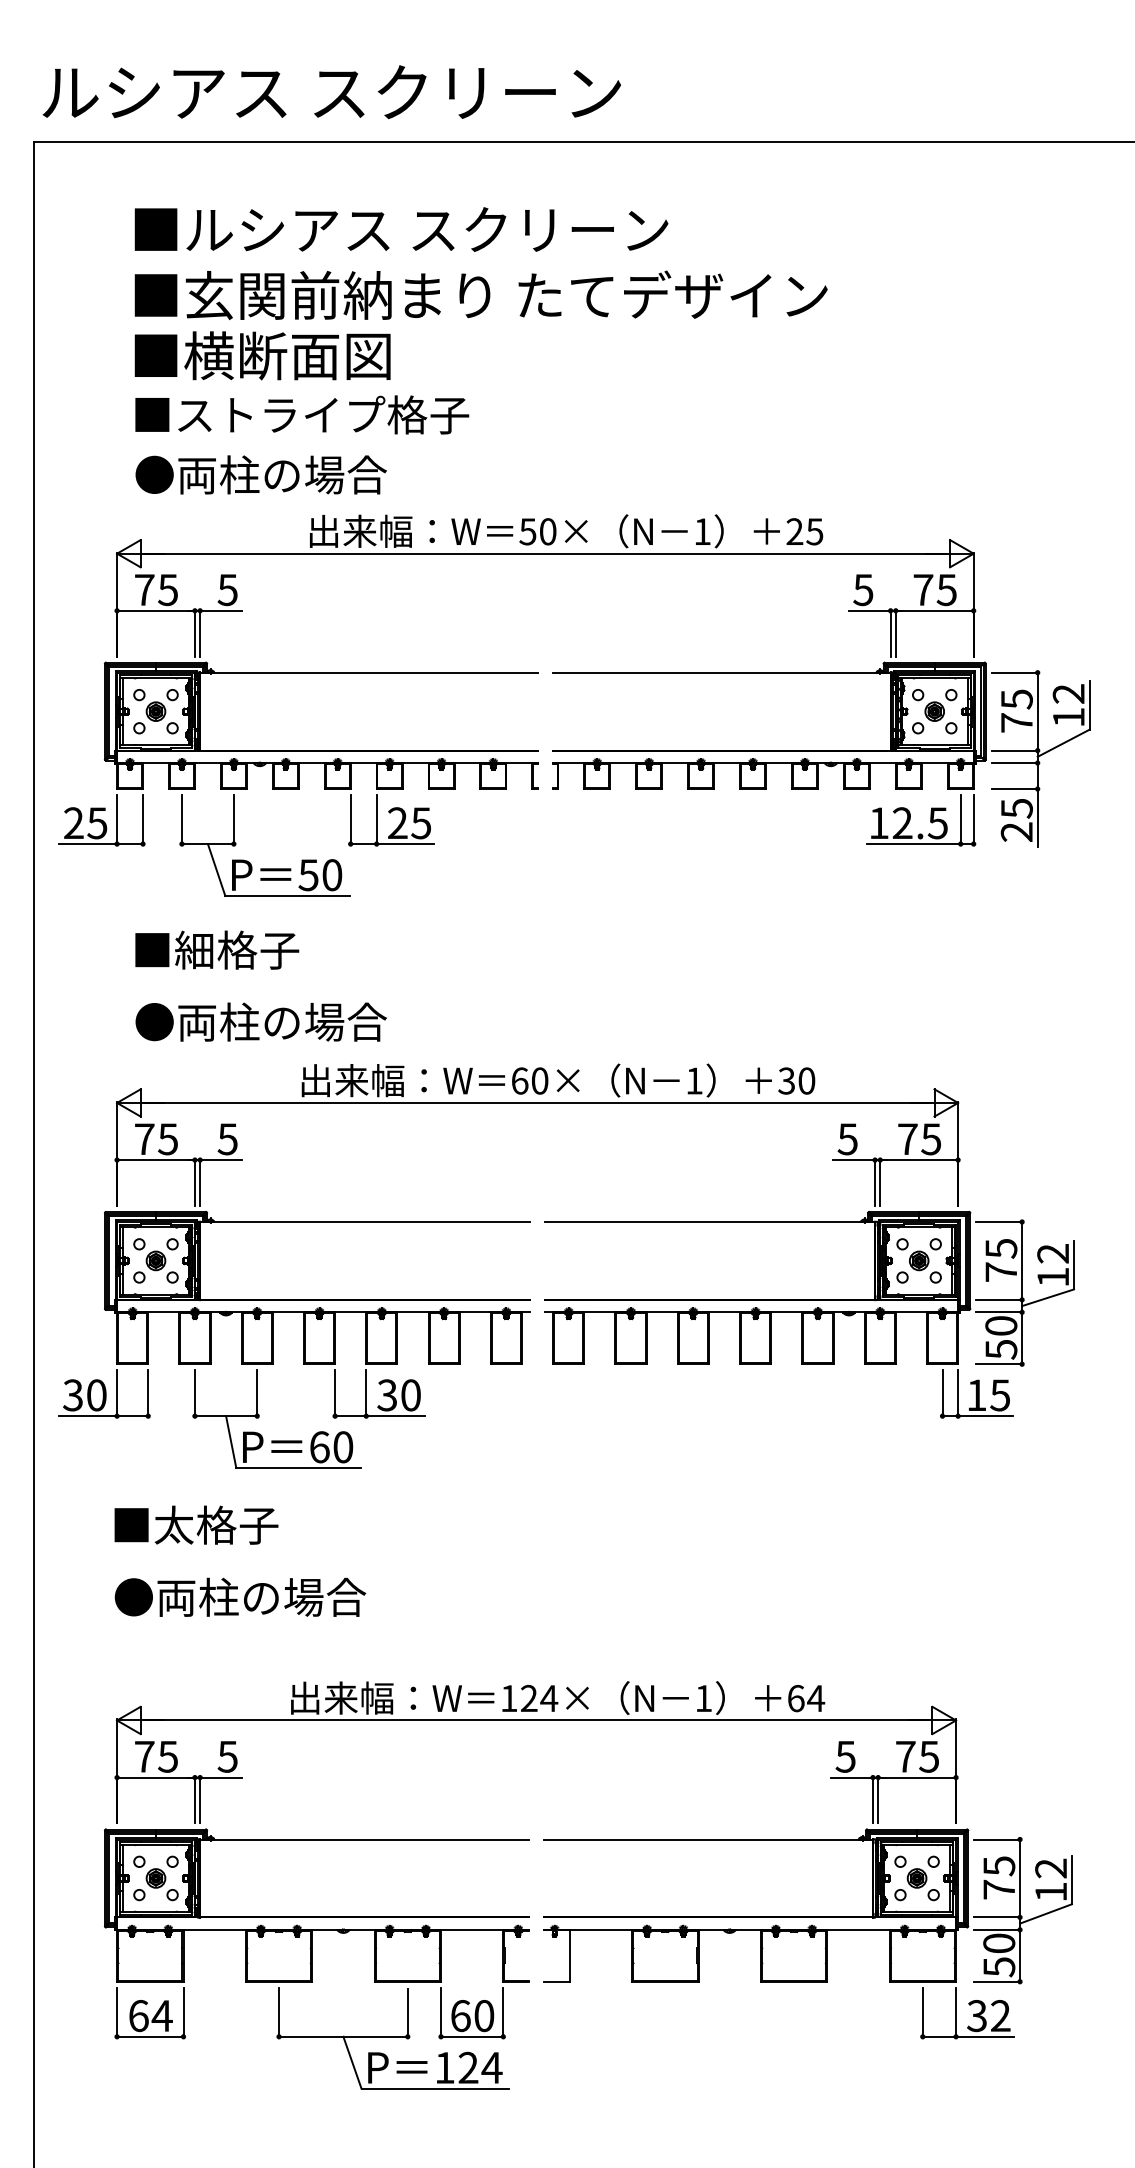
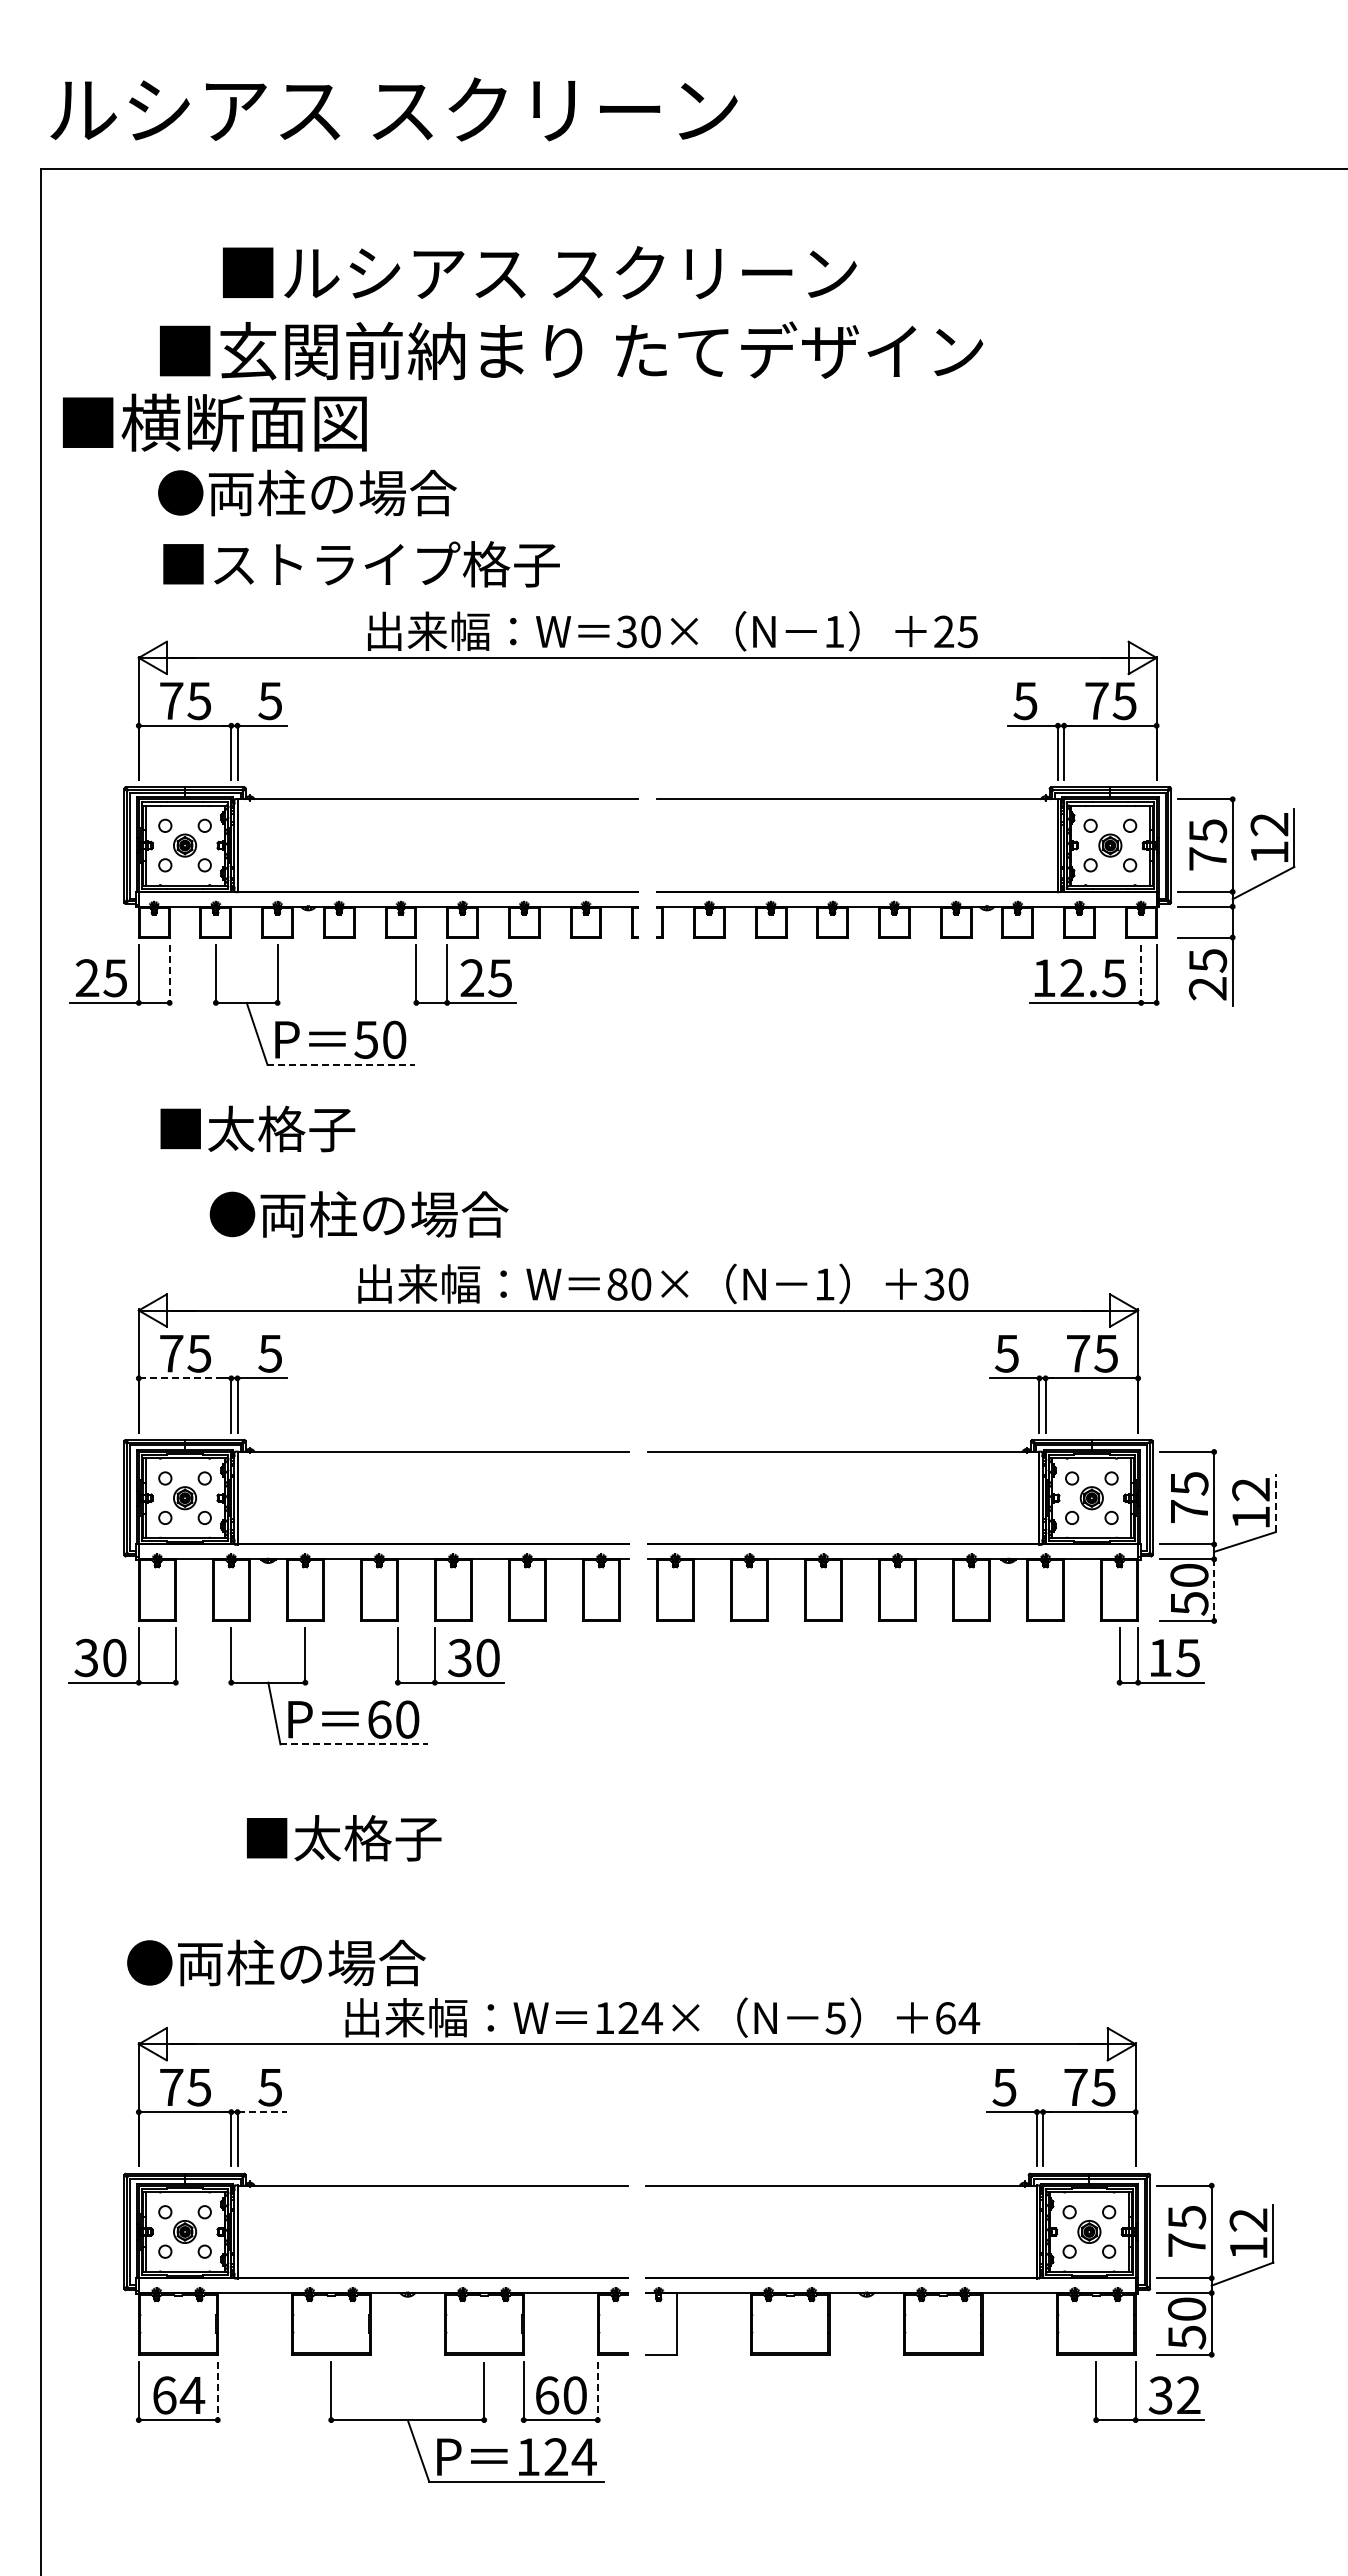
text: (401, 229) -> (539, 272), moved
text: (262, 355) -> (214, 422), moved
text: (301, 414) -> (357, 492), ■ストライプ格子 -> ●両柱の場合
text: (302, 475) -> (359, 564), ●両柱の場合 -> ■ストライプ格子
text: (527, 531) -> (626, 631), 50× -> 30×
line: (142, 820) -> (169, 974), solid -> dashed
line: (960, 820) -> (1141, 974), solid -> dashed
line: (287, 895) -> (341, 1064), solid -> dashed
text: (194, 949) -> (230, 1128), ■細格子 -> ■太格子
text: (260, 1022) -> (358, 1214), moved
text: (519, 1081) -> (617, 1284), 60× -> 80×
line: (156, 1160) -> (185, 1378), solid -> dashed
line: (1073, 1265) -> (1275, 1503), solid -> dashed
line: (1022, 1338) -> (1214, 1590), solid -> dashed
line: (298, 1468) -> (354, 1744), solid -> dashed
text: (196, 1525) -> (344, 1838), moved
text: (240, 1596) -> (276, 1962), moved
text: (703, 1698) -> (835, 2018), 1 -> 5
line: (221, 1777) -> (262, 2112), solid -> dashed
line: (183, 2012) -> (217, 2391), solid -> dashed
line: (503, 2012) -> (597, 2391), solid -> dashed

